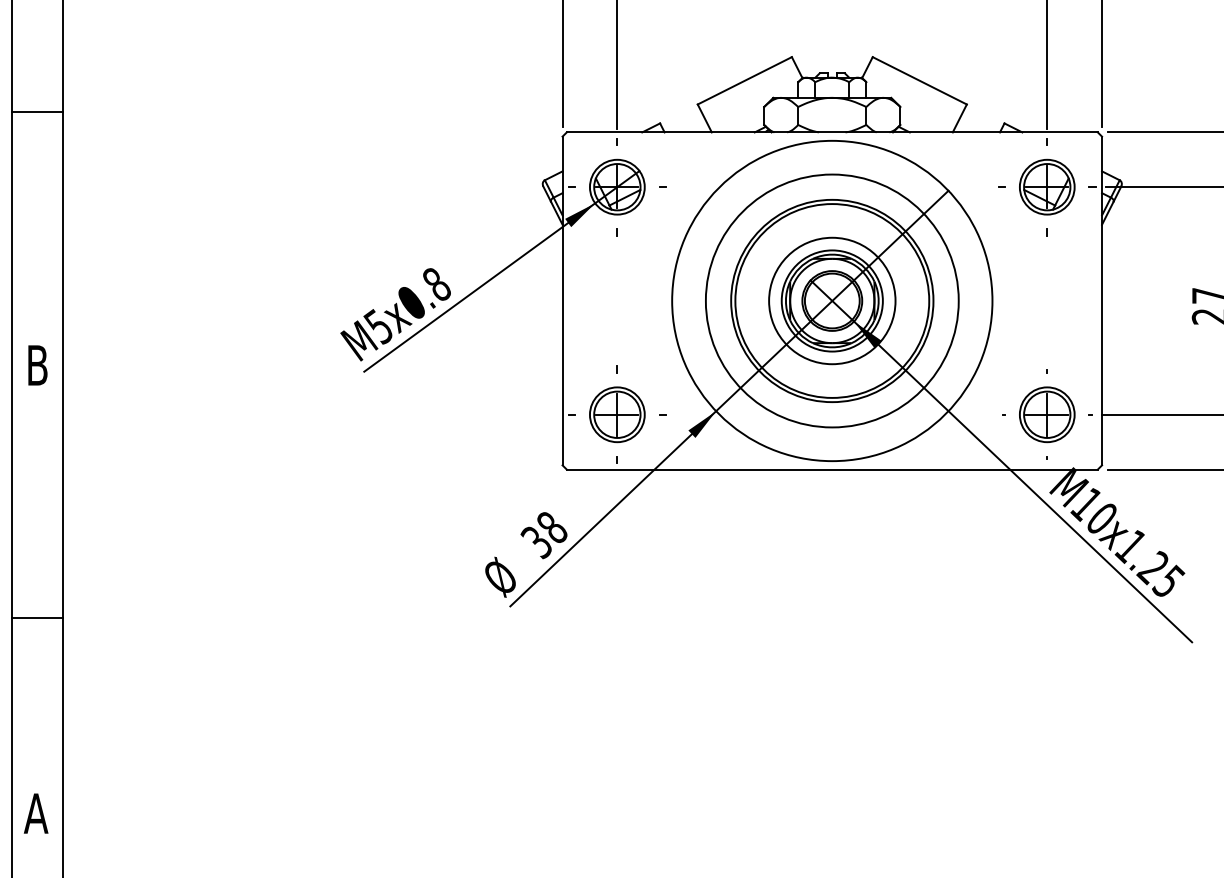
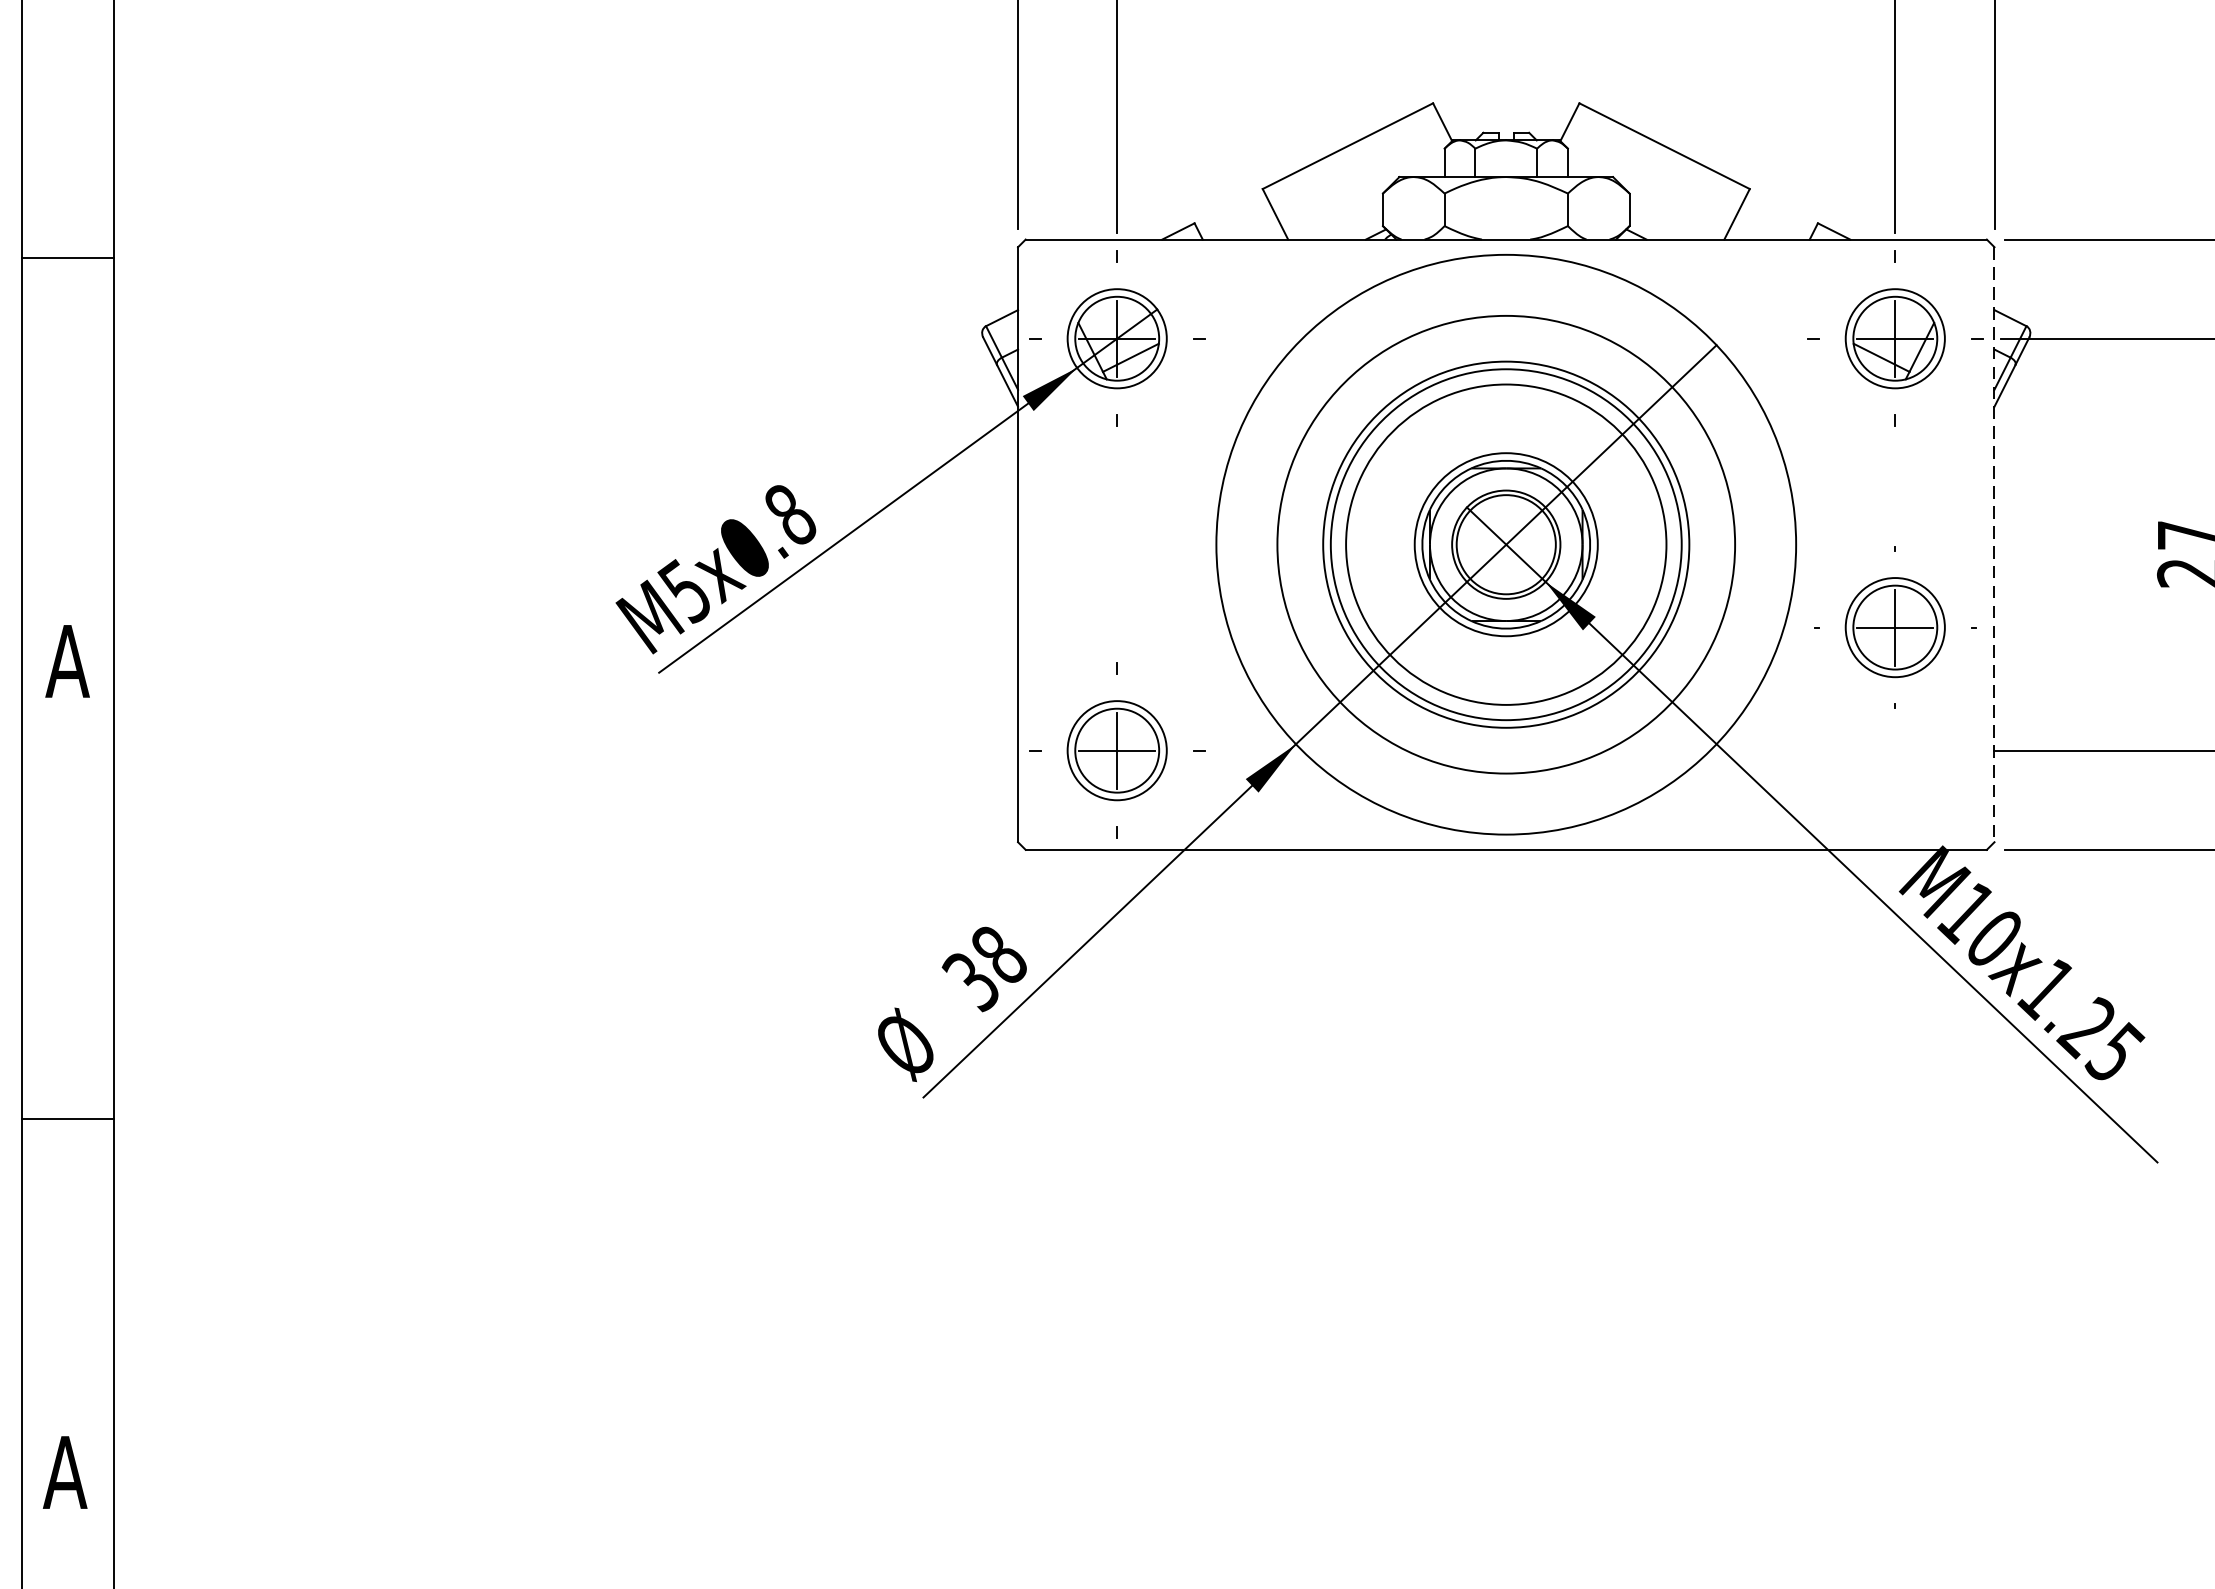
line: (37, 112) -> (67, 257), moved
circle: (832, 300) -> (1506, 543), size x1.4
line: (1102, 301) -> (1995, 545), solid -> dashed
text: (37, 365) -> (67, 661), B -> A
part: (1047, 414) -> (1895, 627), moved

